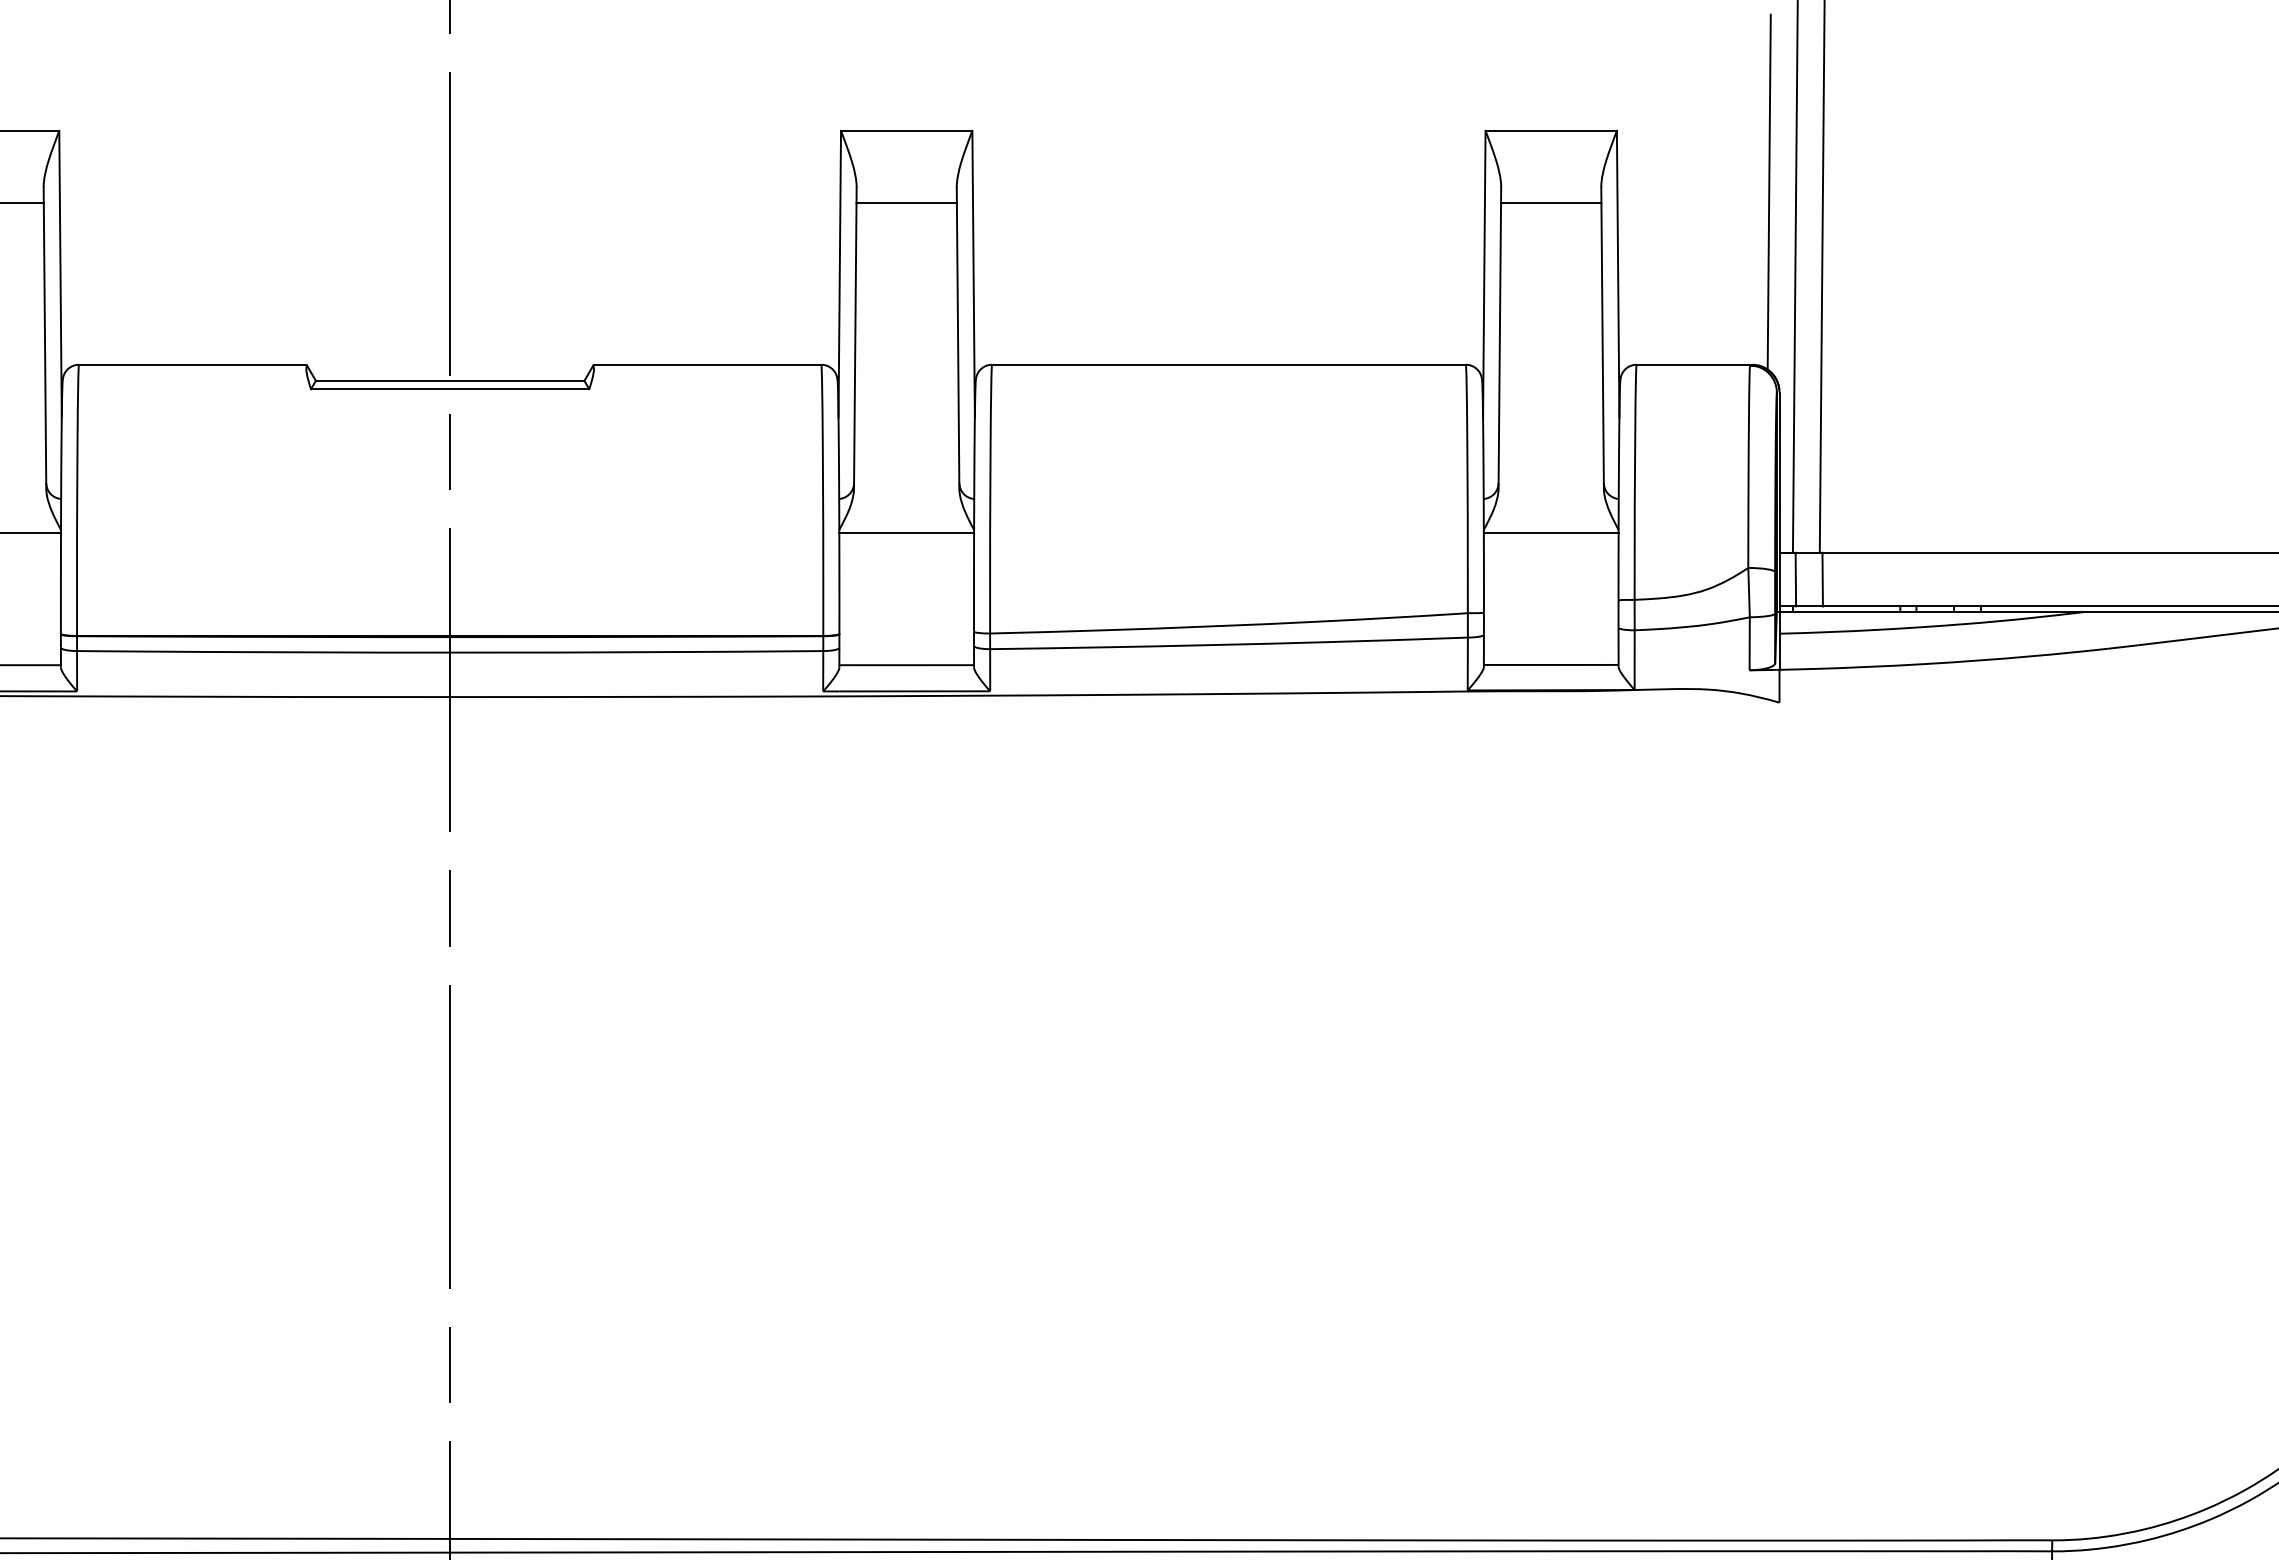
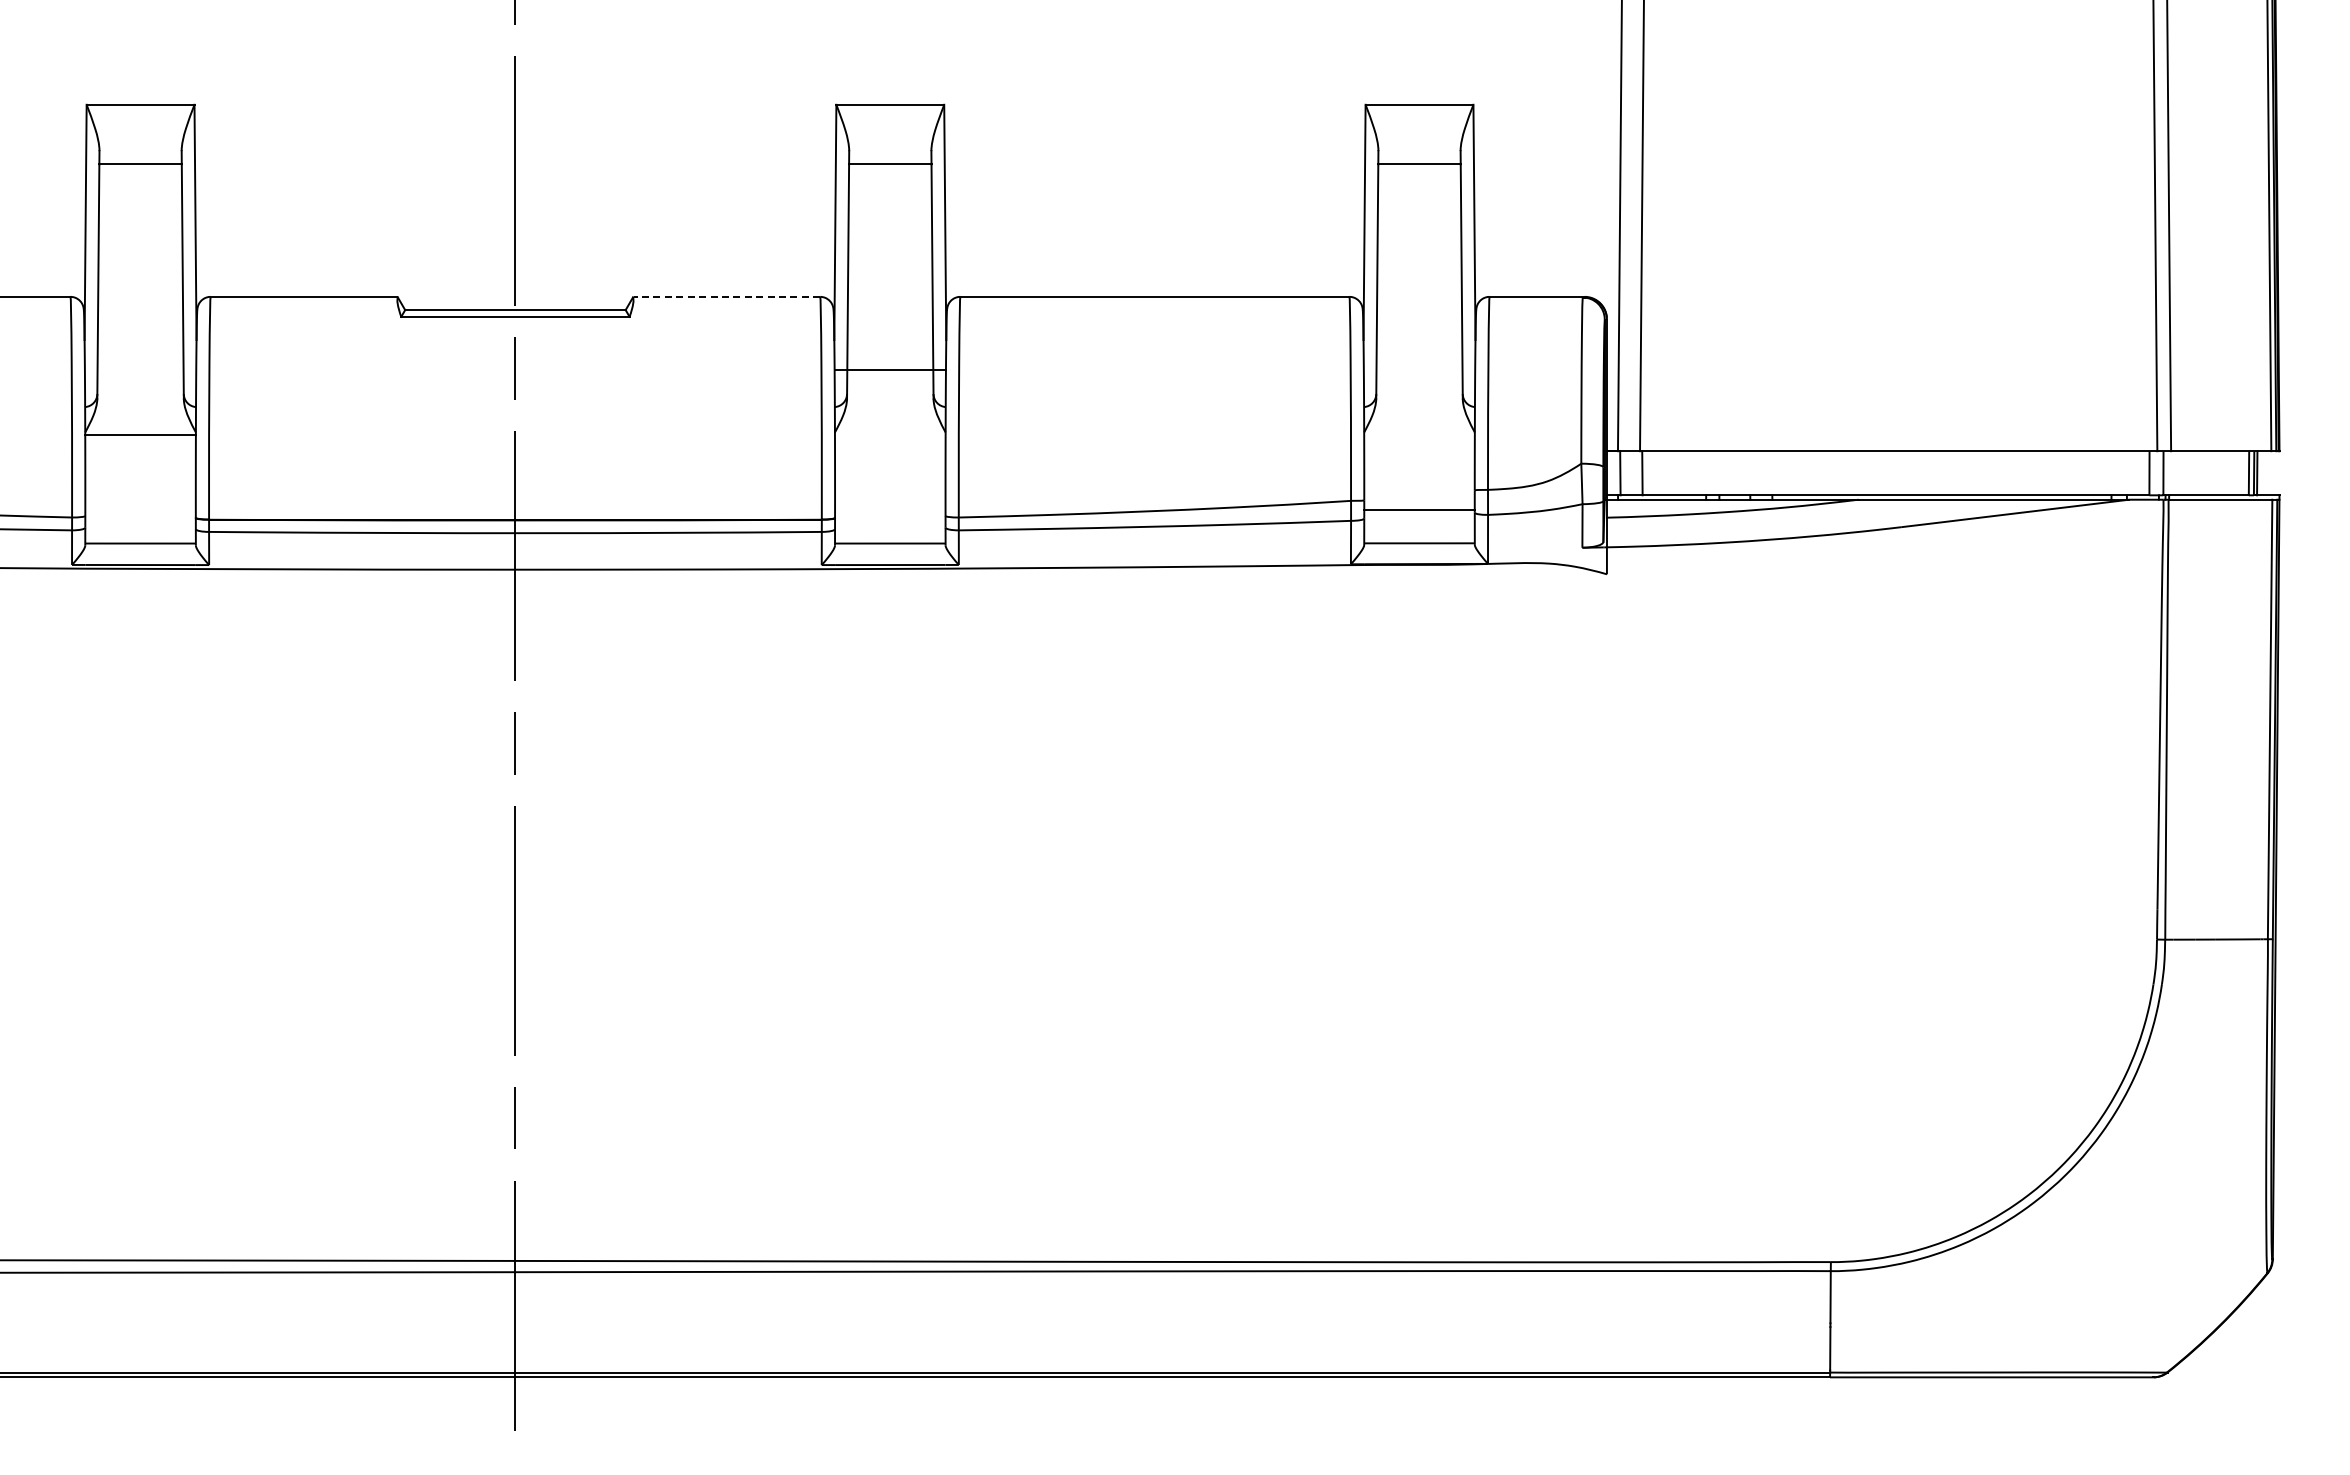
line: (1769, 191) -> (1598, 154), removed
line: (707, 364) -> (726, 296), solid -> dashed
line: (905, 533) -> (889, 370), moved
line: (1551, 533) -> (1419, 510), moved

